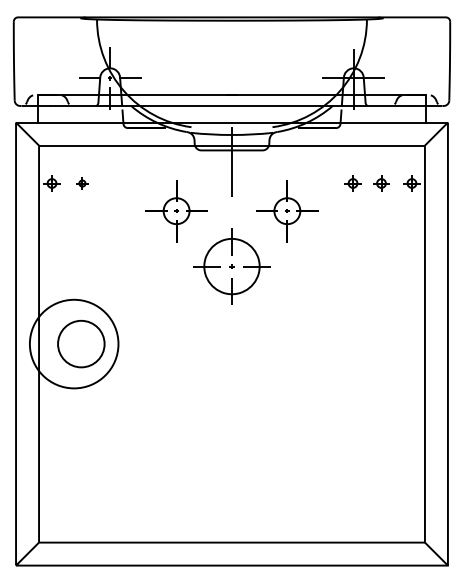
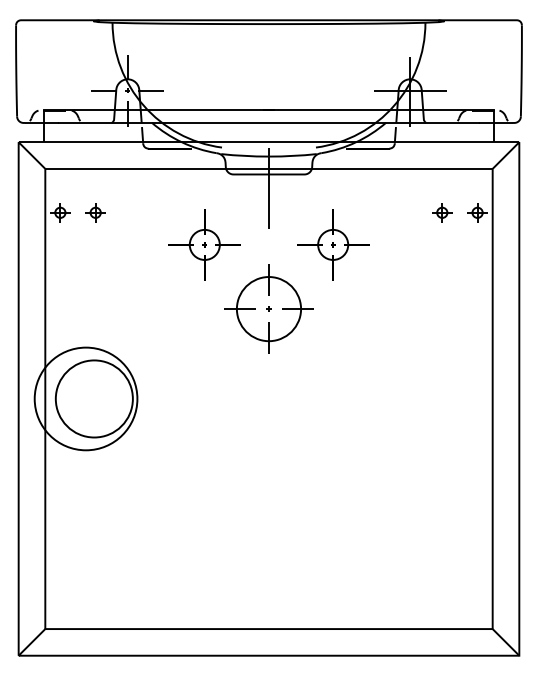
part: (82, 183) -> (95, 212), size x1.43
part: (353, 183) -> (409, 212), removed
circle: (80, 343) -> (93, 398), size x1.43

